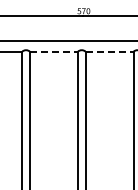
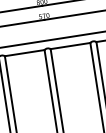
line: (54, 51) -> (25, 52), dashed -> solid
line: (110, 51) -> (71, 45), dashed -> solid

